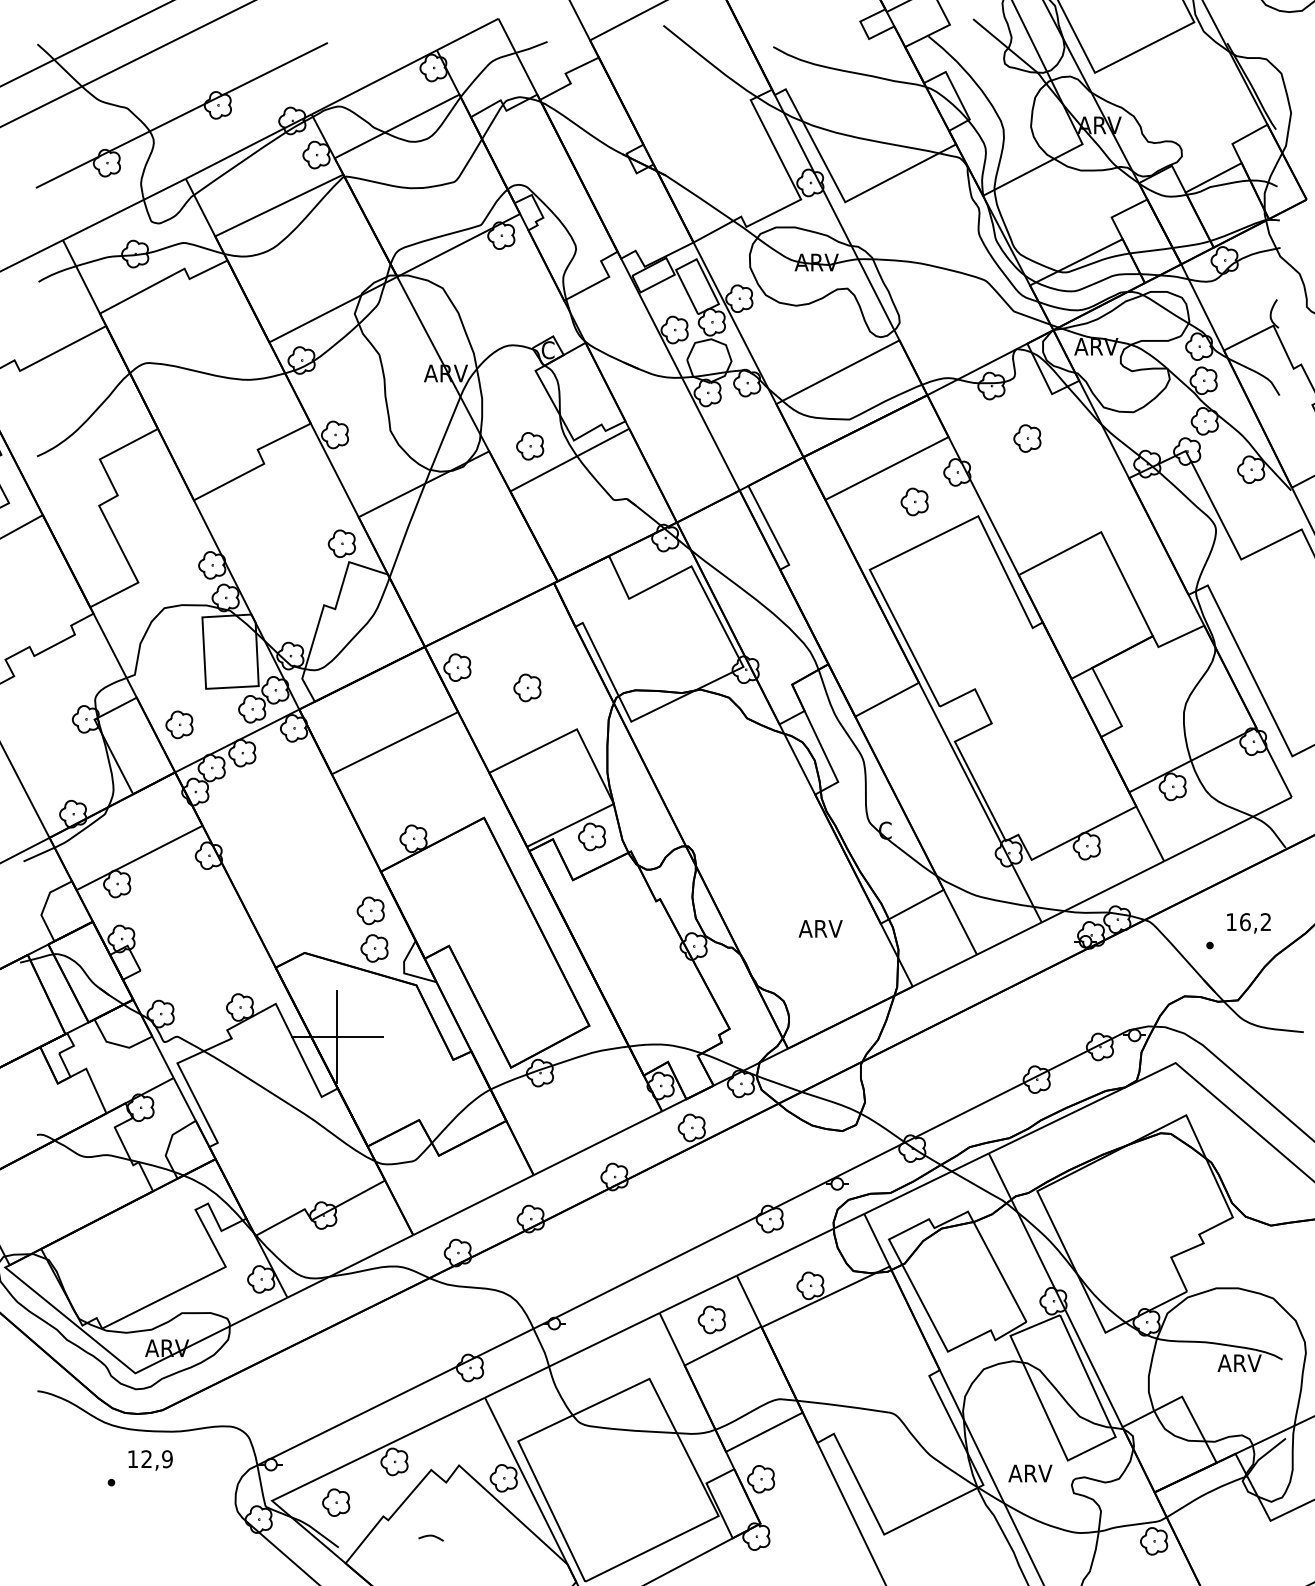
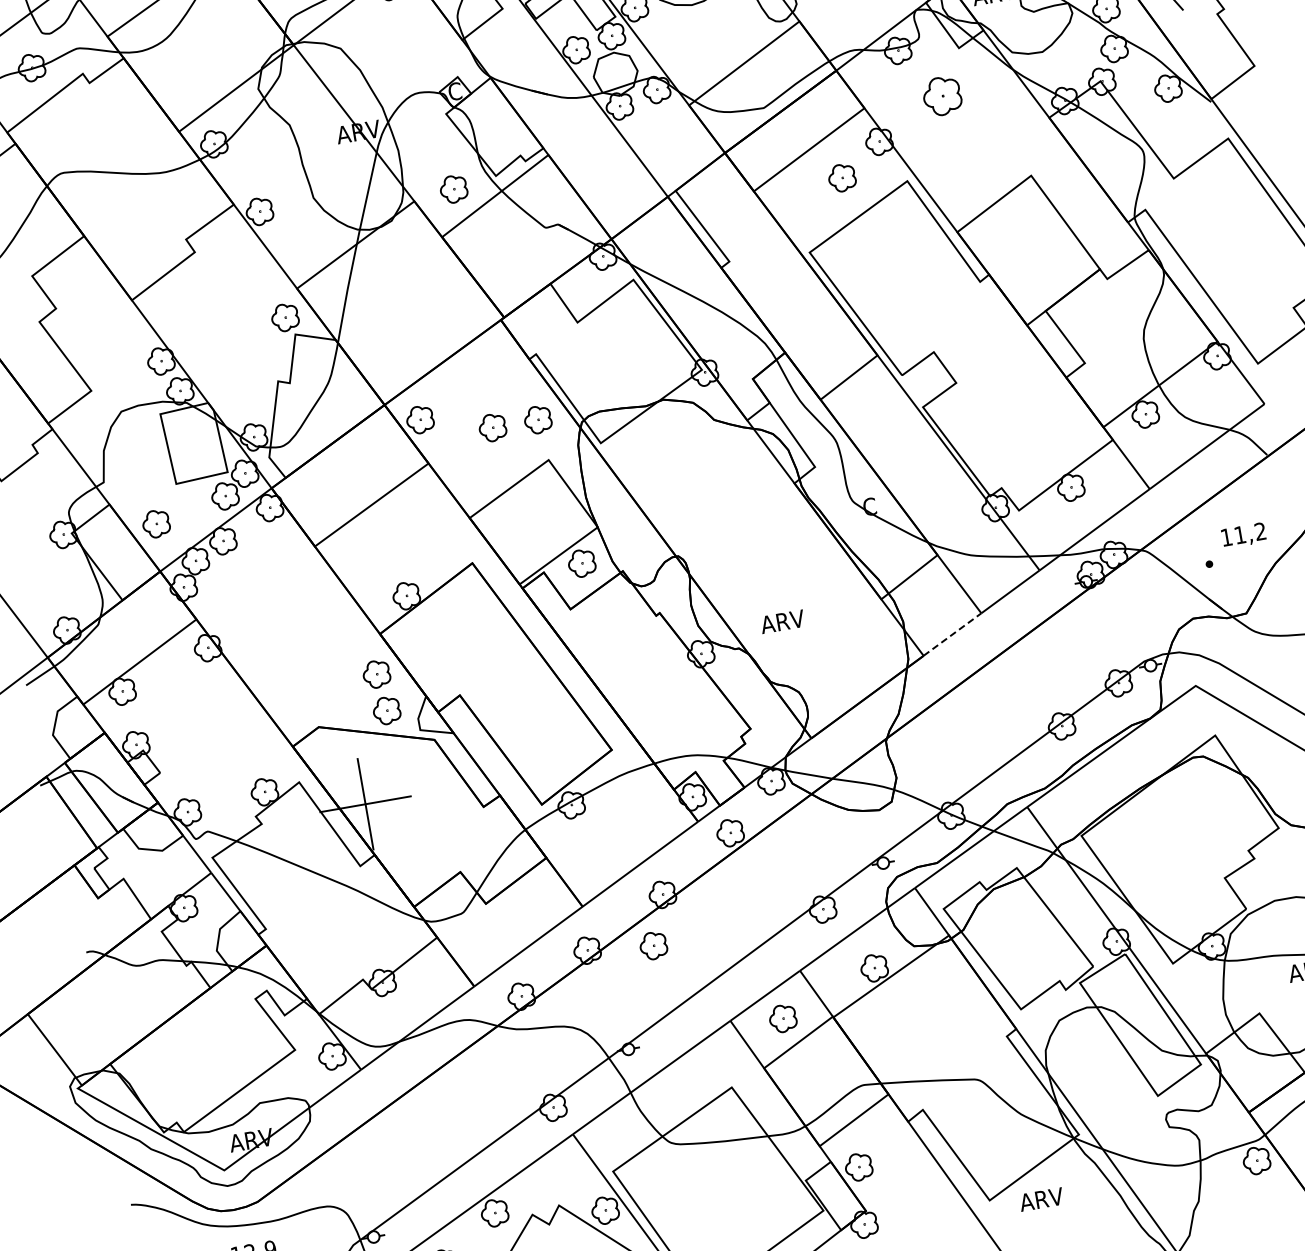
part: (1027, 438) -> (942, 96), size x1.4
part: (573, 687) -> (538, 419), added
text: (1245, 922) -> (1240, 535), 16,2 -> 11,2
text: (820, 928) -> (782, 621), moved
line: (944, 970) -> (952, 634), solid -> dashed
part: (596, 1225) -> (653, 945), added
text: (1030, 1473) -> (1041, 1199), moved

